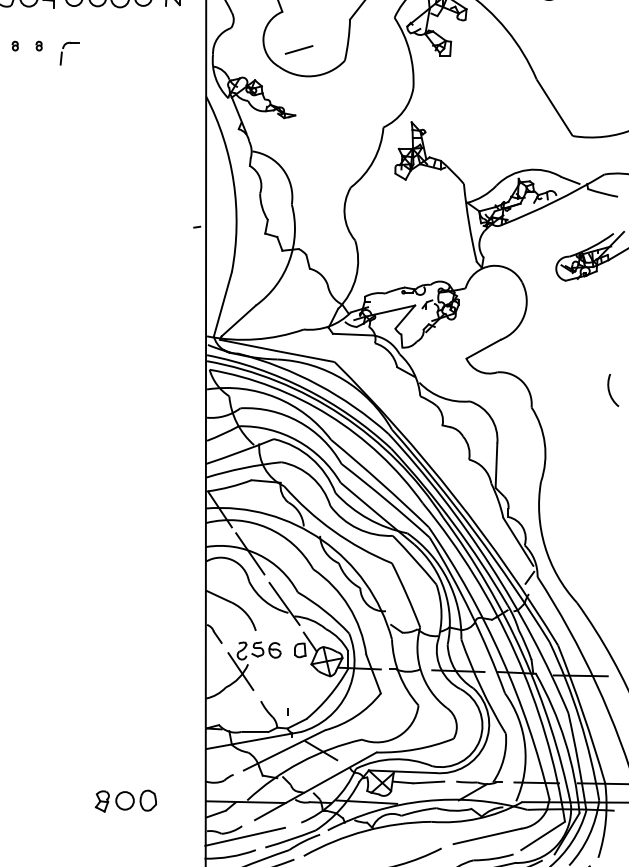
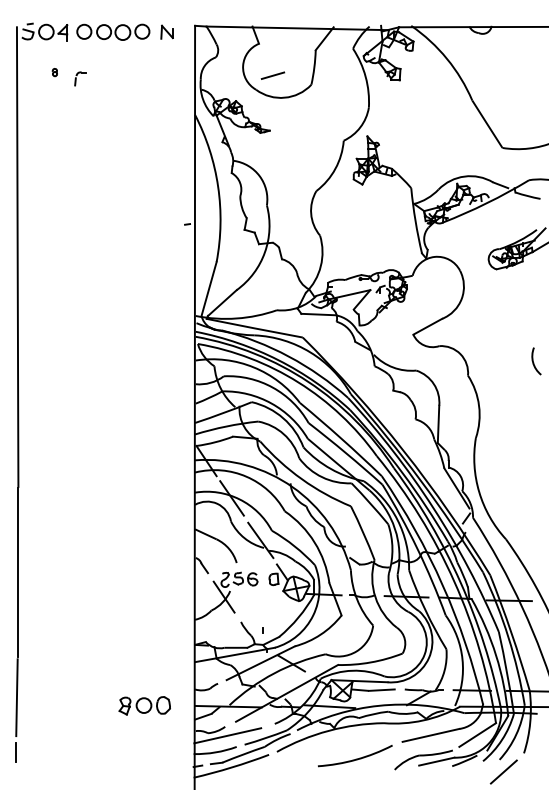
part: (14, 46) -> (34, 72), removed
part: (69, 53) -> (80, 78), size x0.71
part: (125, 800) -> (144, 705), moved

